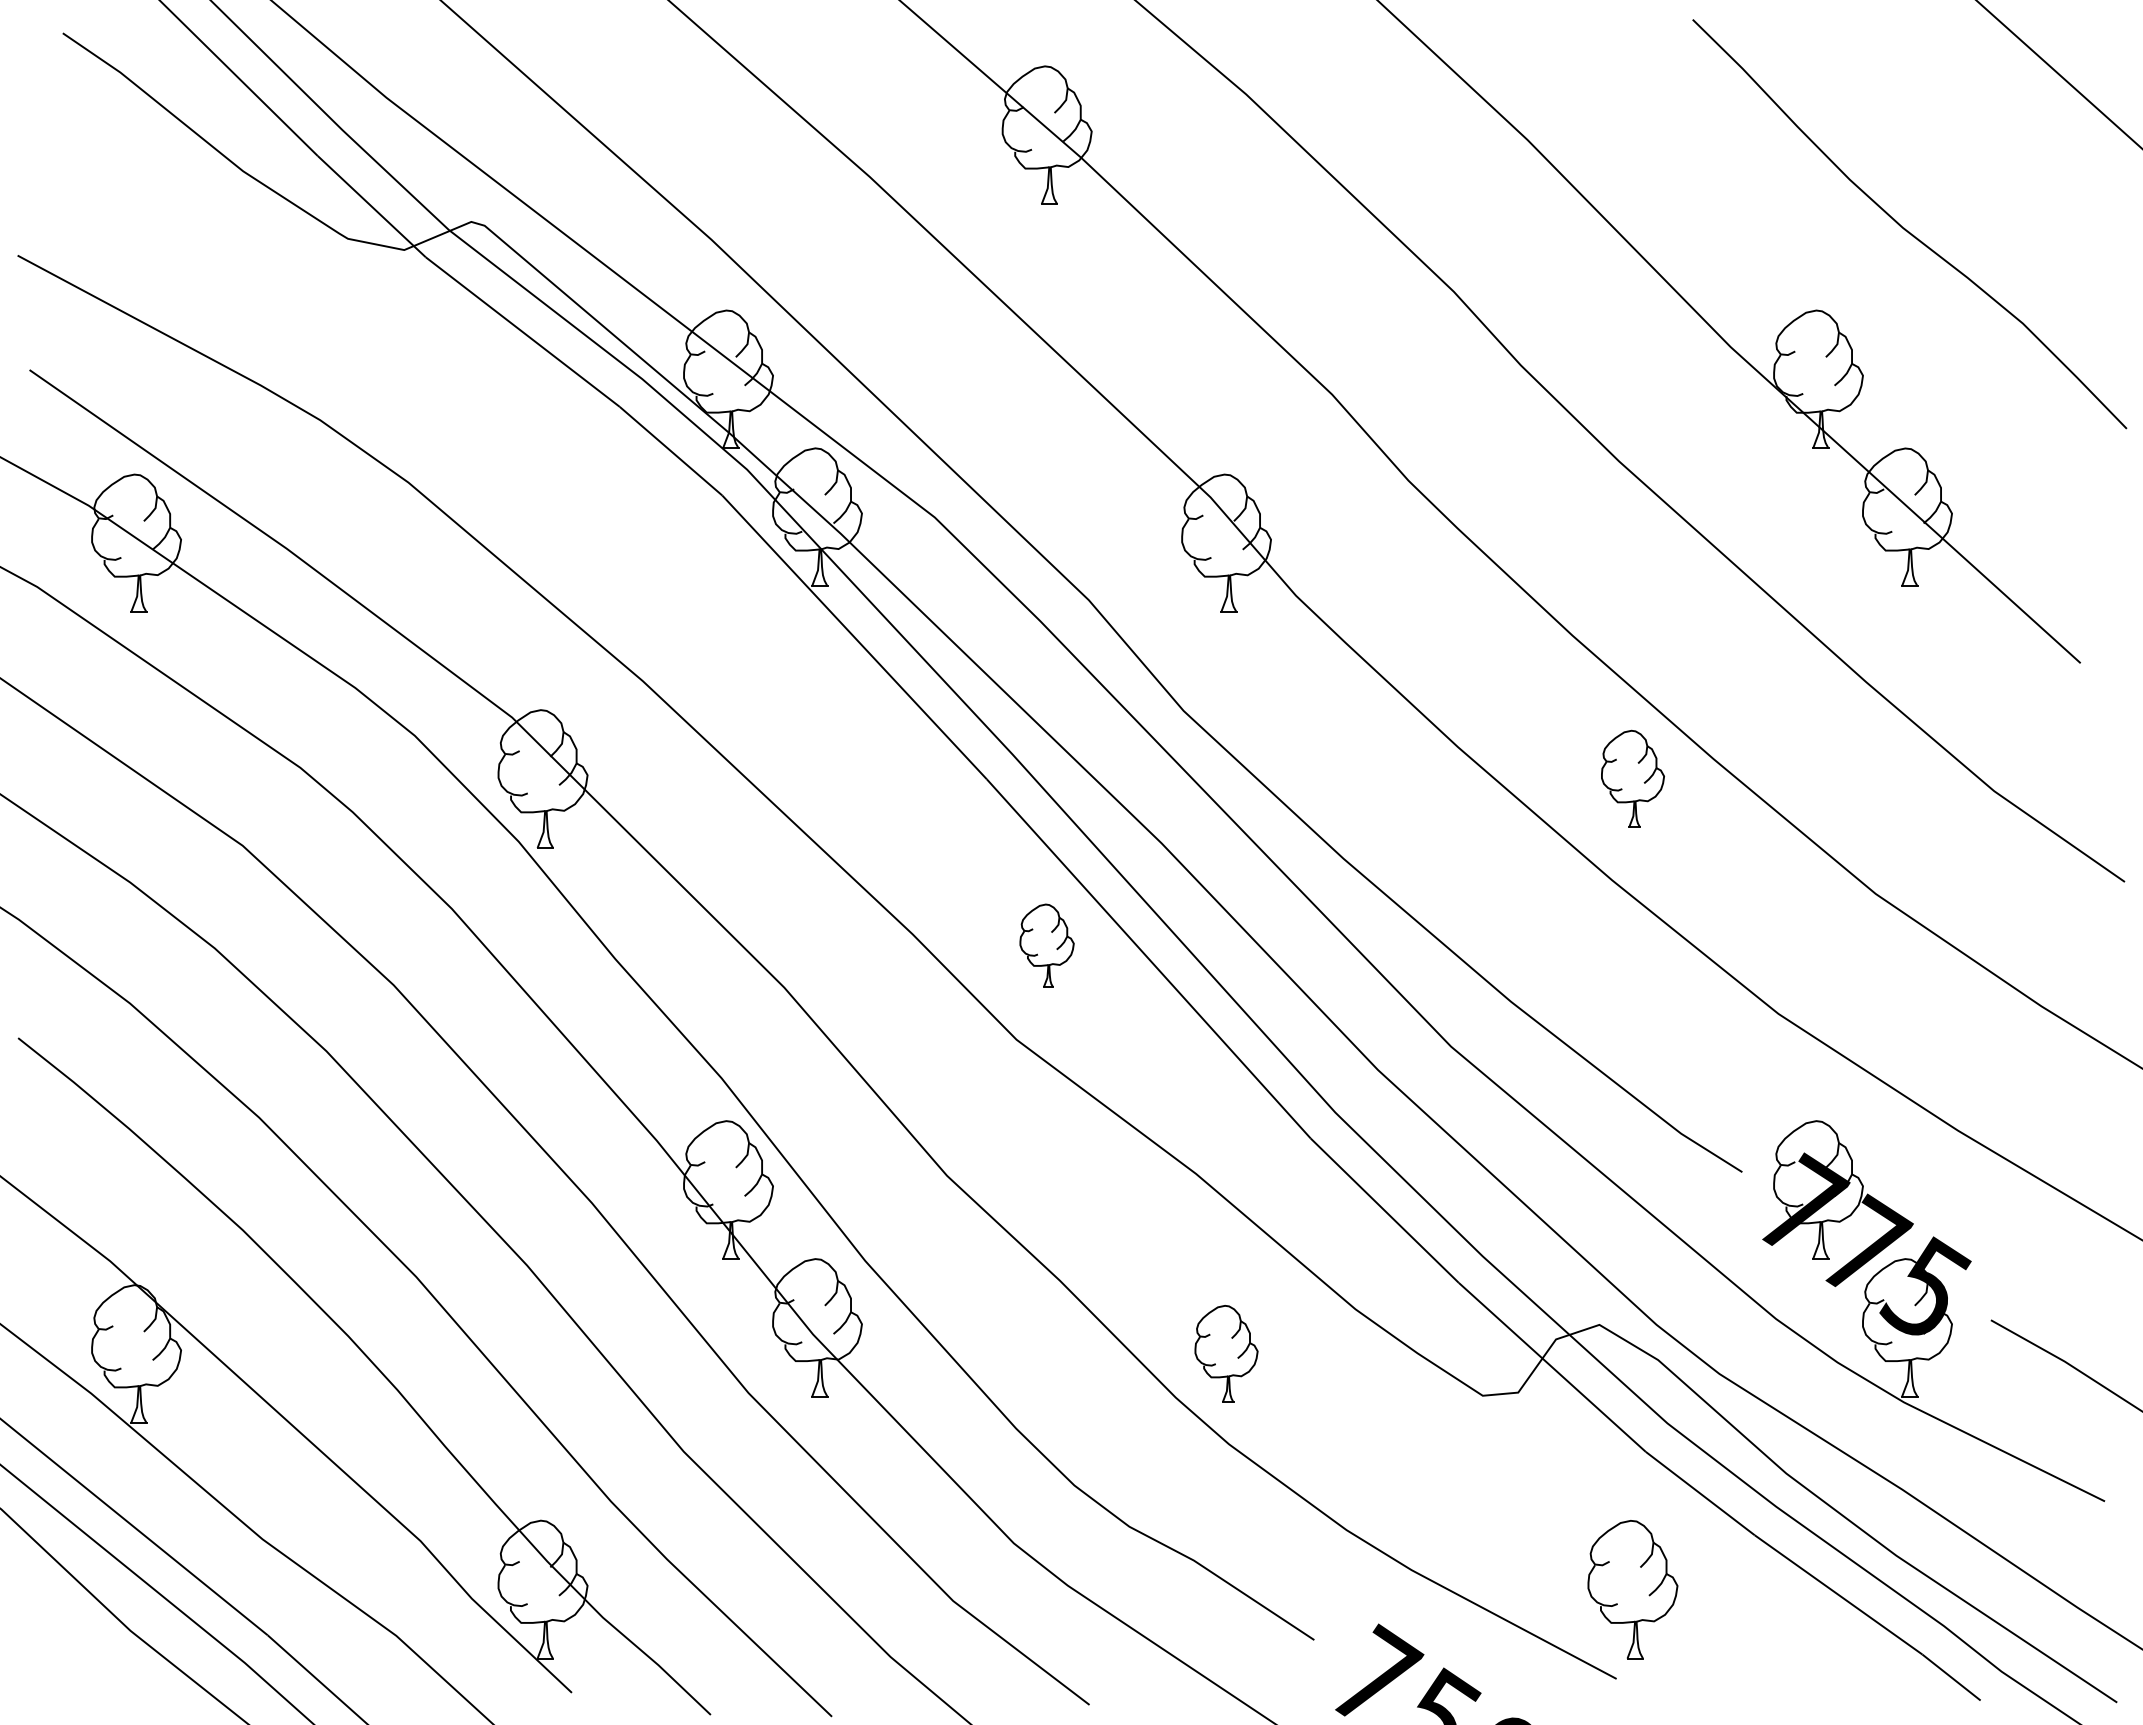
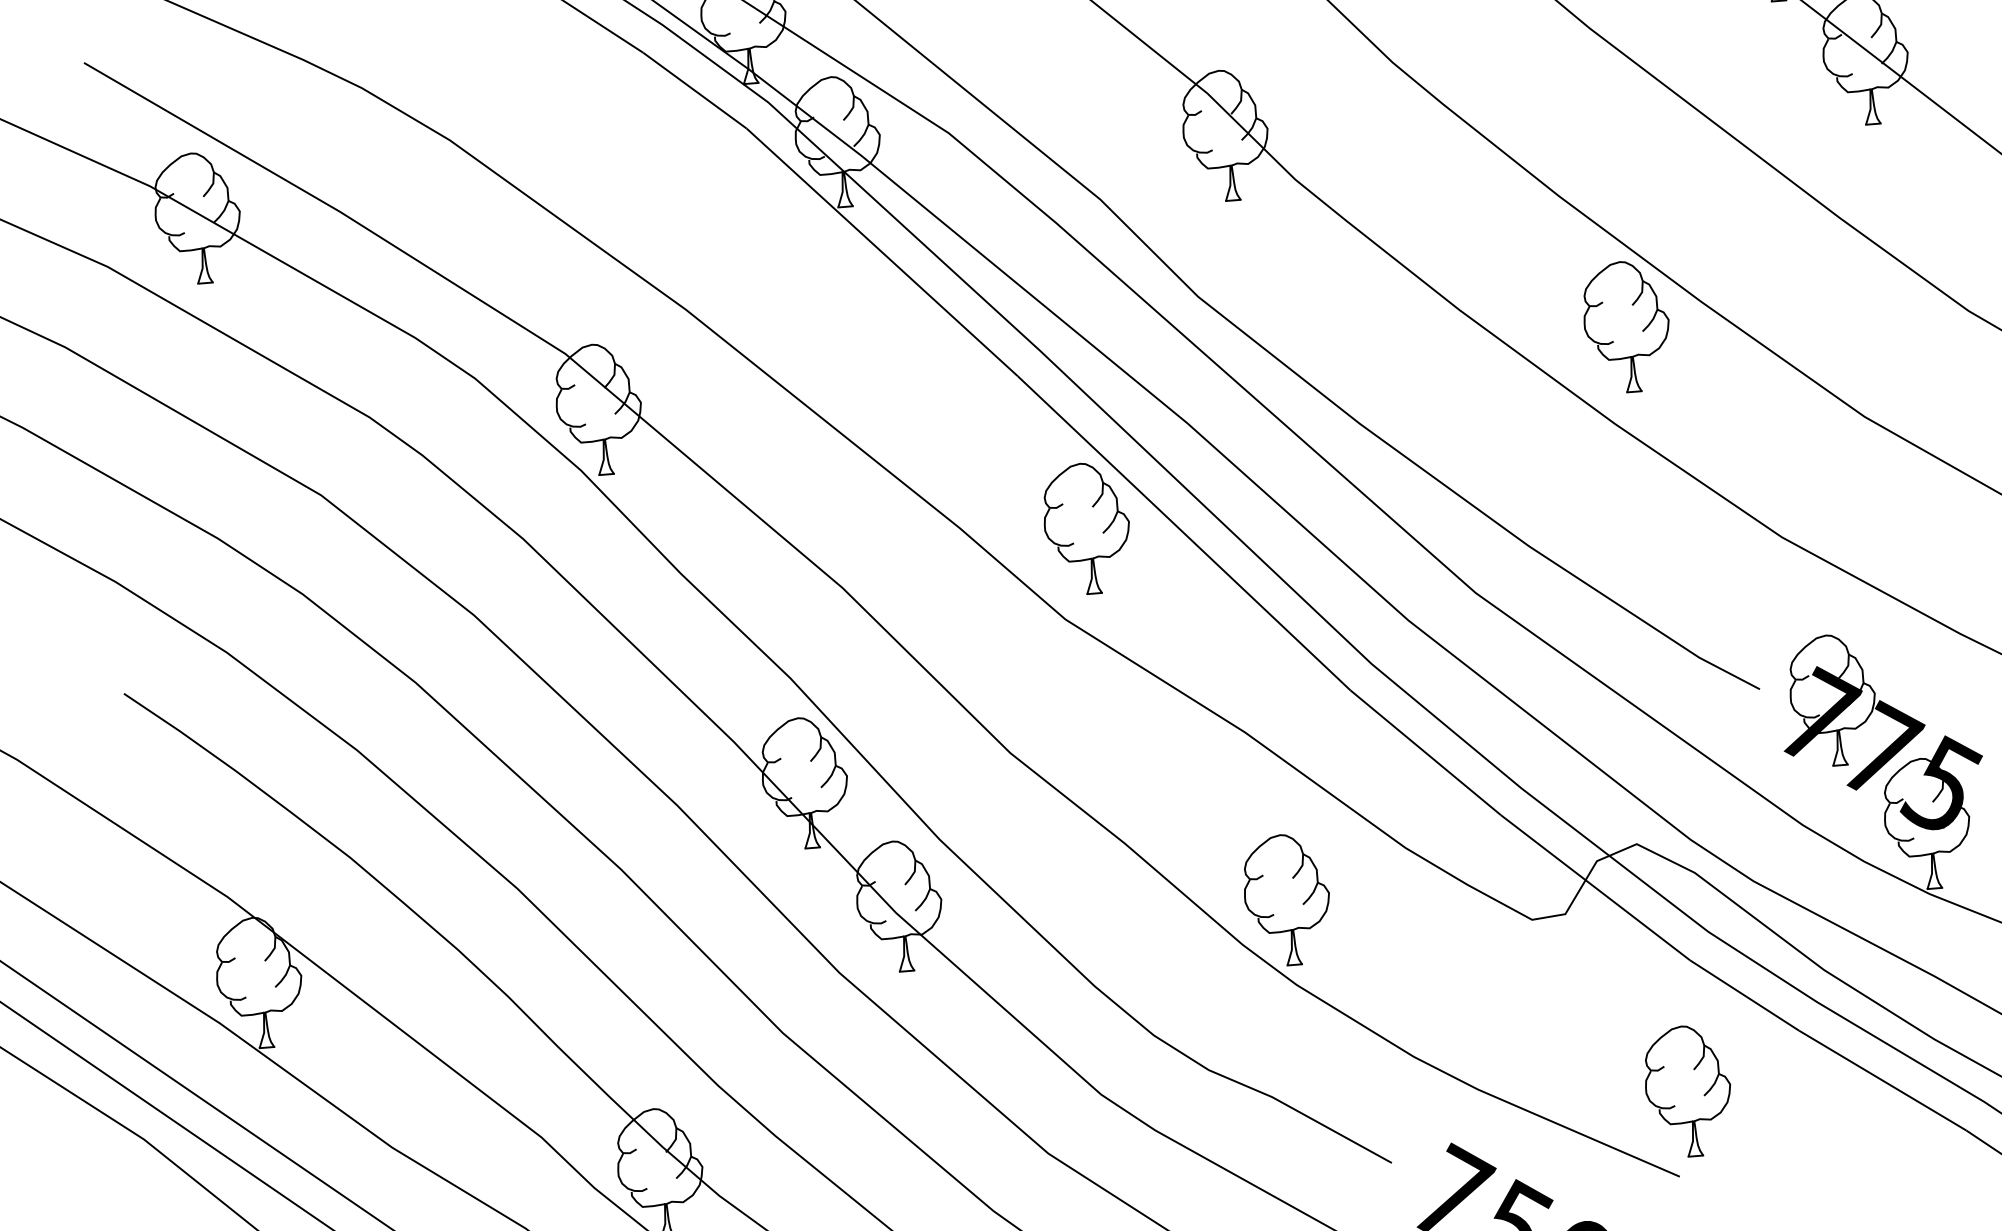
part: (1632, 778) -> (1626, 326), size x1.43
part: (1046, 945) -> (1086, 528), size x1.67
part: (1226, 1353) -> (1287, 899), size x1.43

